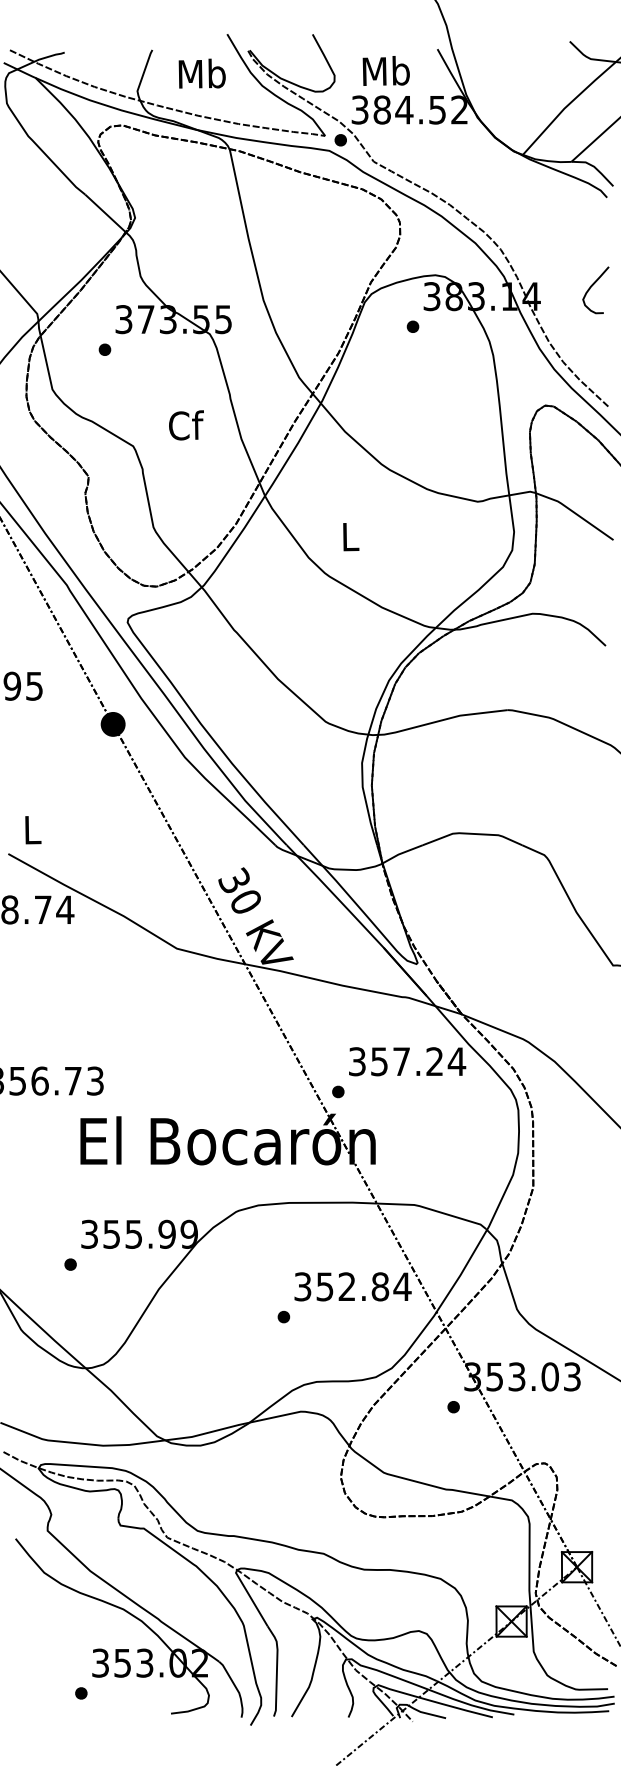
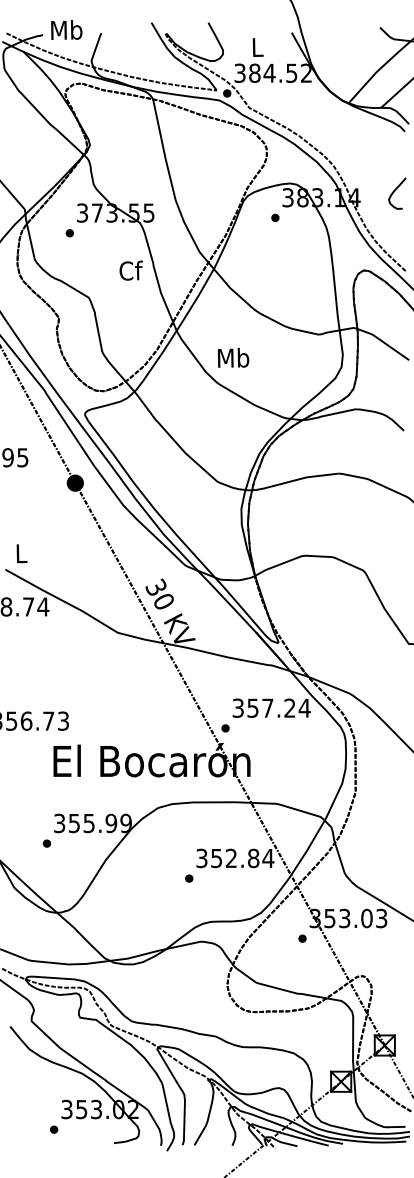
text: (386, 71) -> (257, 47), Mb -> L
text: (201, 72) -> (66, 29), moved
text: (185, 425) -> (130, 270), moved
text: (350, 536) -> (233, 357), L -> Mb

